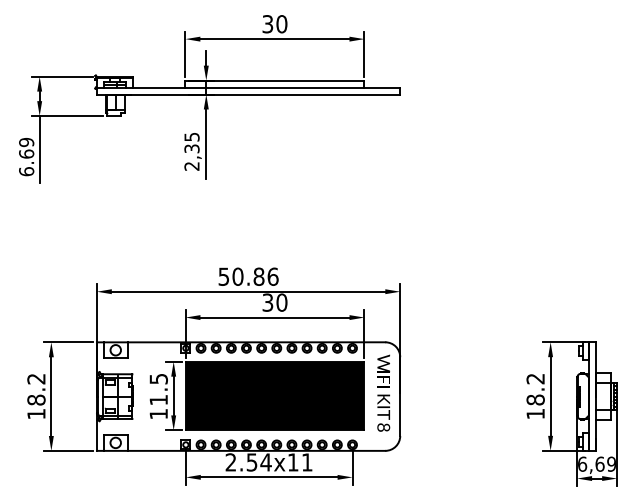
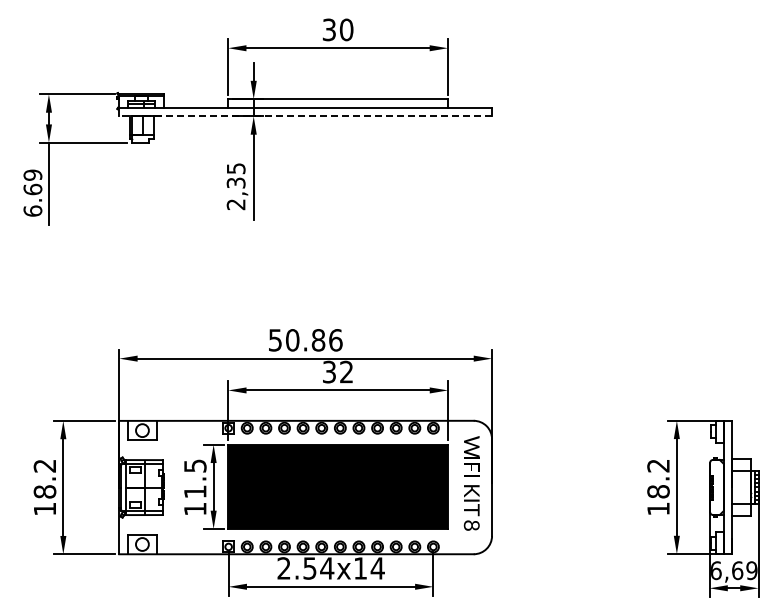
line: (248, 94) -> (305, 116), solid -> dashed
text: (281, 302) -> (346, 371), 30 -> 32
text: (307, 462) -> (377, 568), 2.54x11 -> 2.54x14

